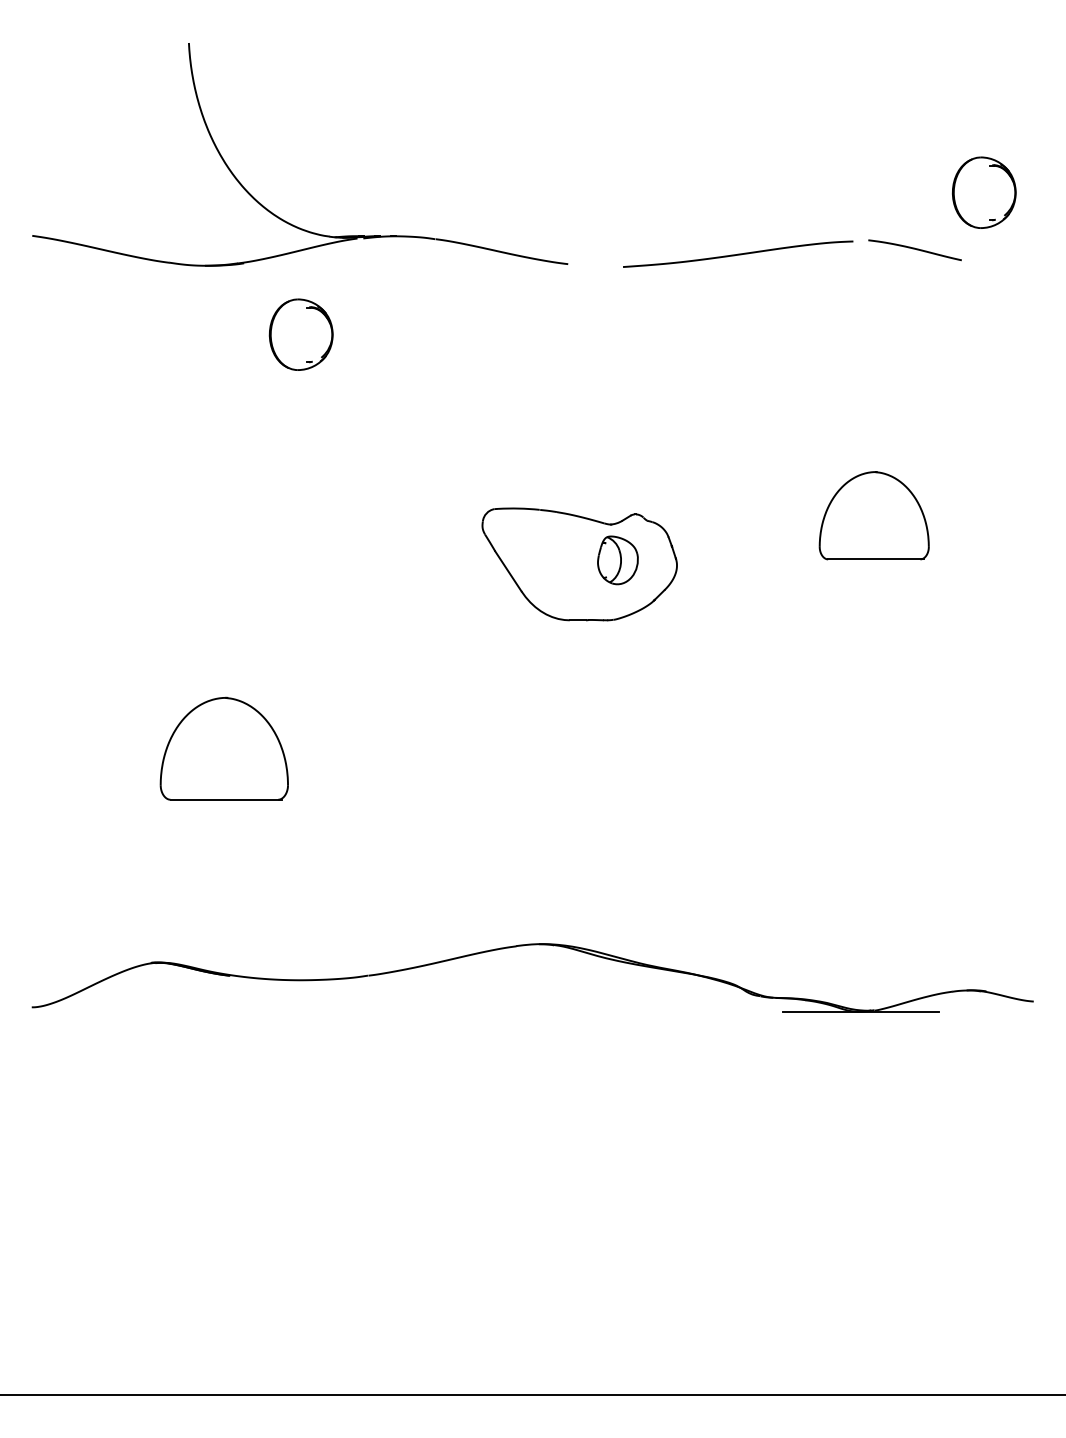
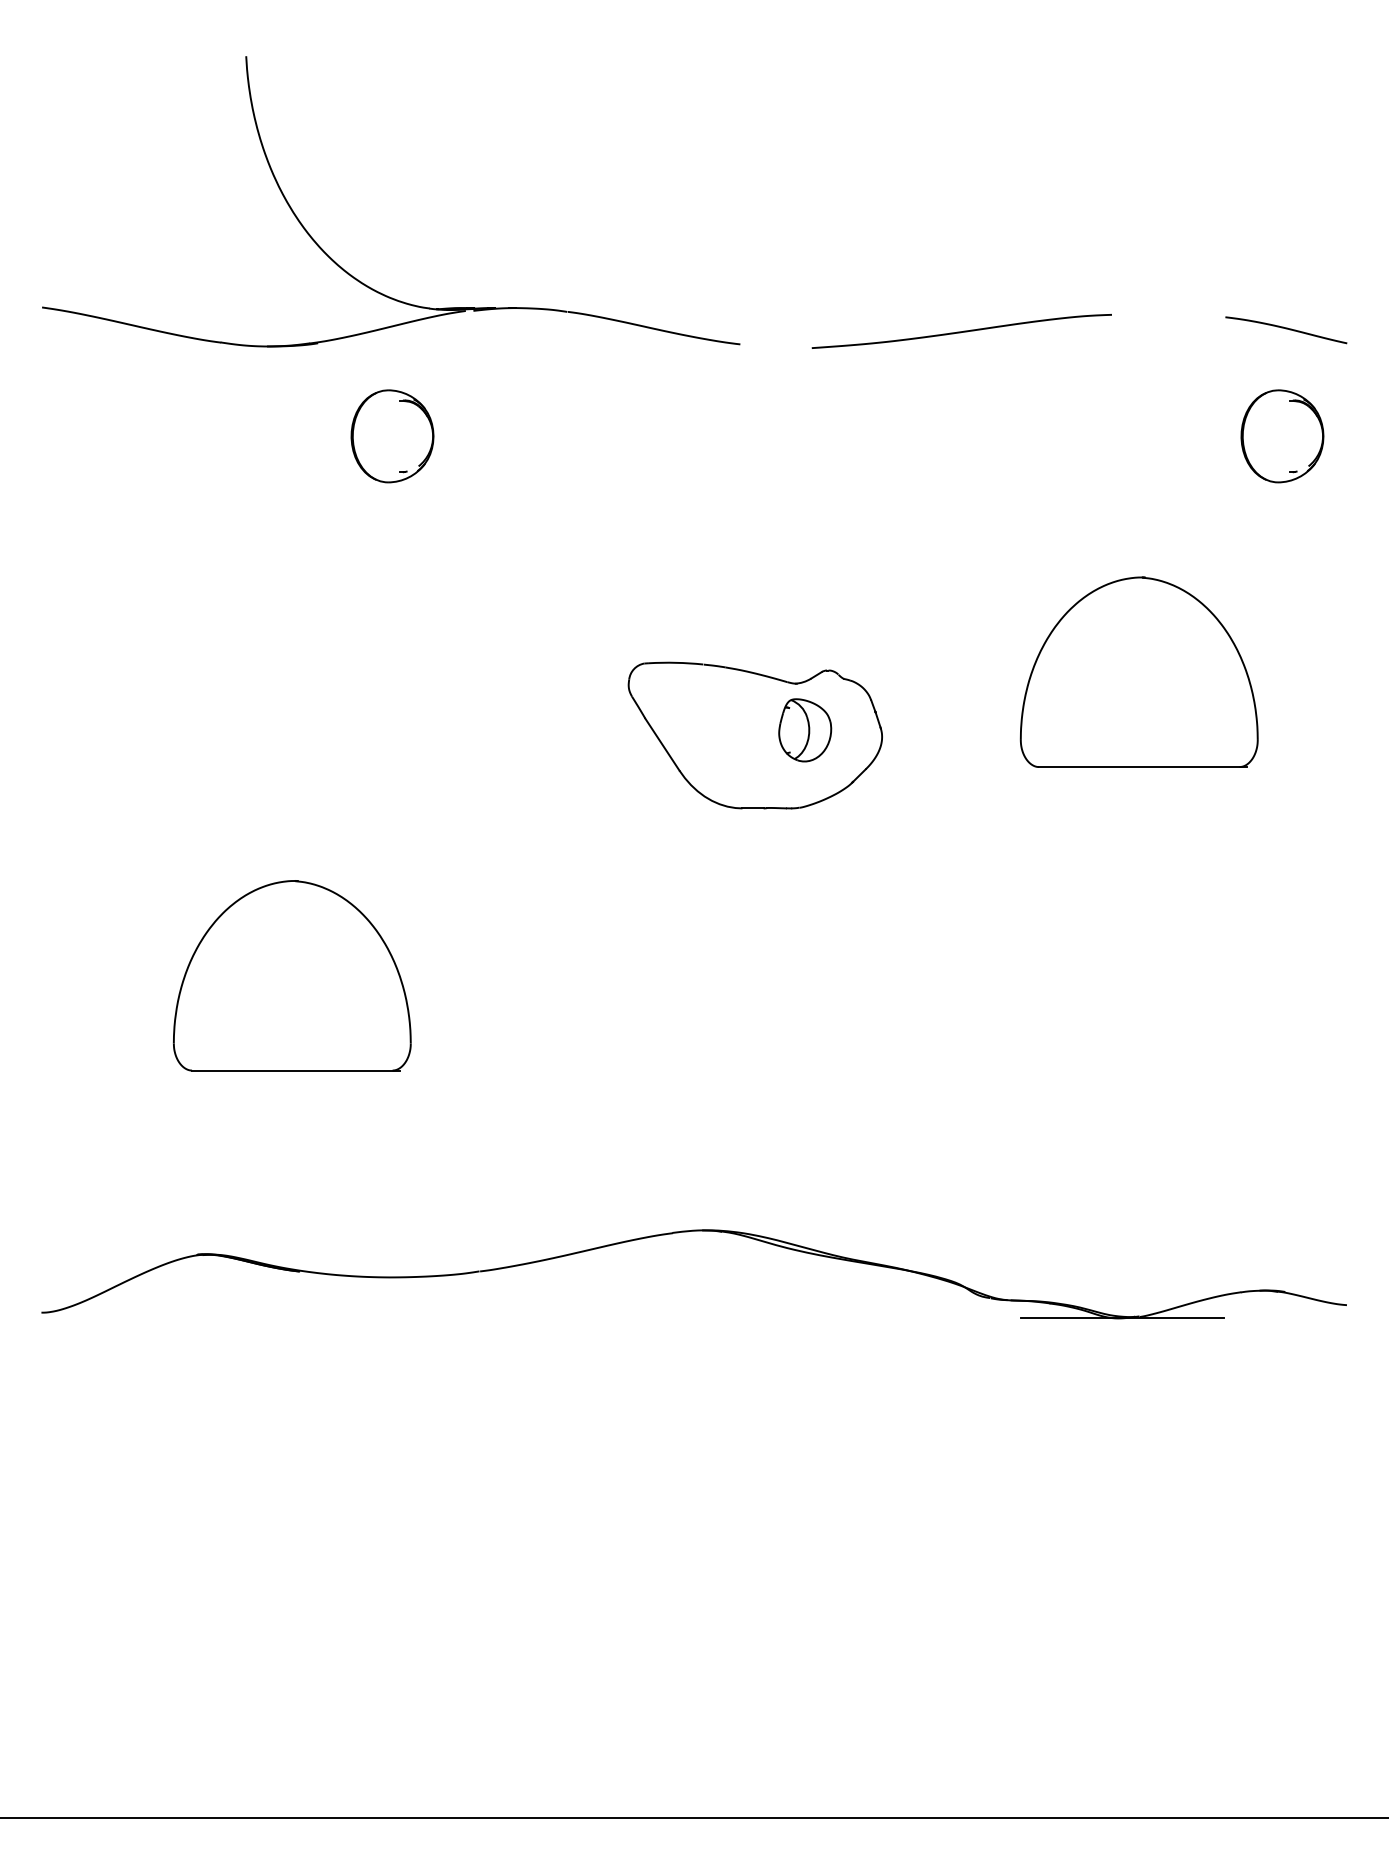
part: (984, 192) -> (1282, 436), moved
curve: (915, 249) -> (1286, 329), moved
part: (873, 515) -> (1138, 671), size x1.67
part: (224, 748) -> (292, 975), size x1.43

